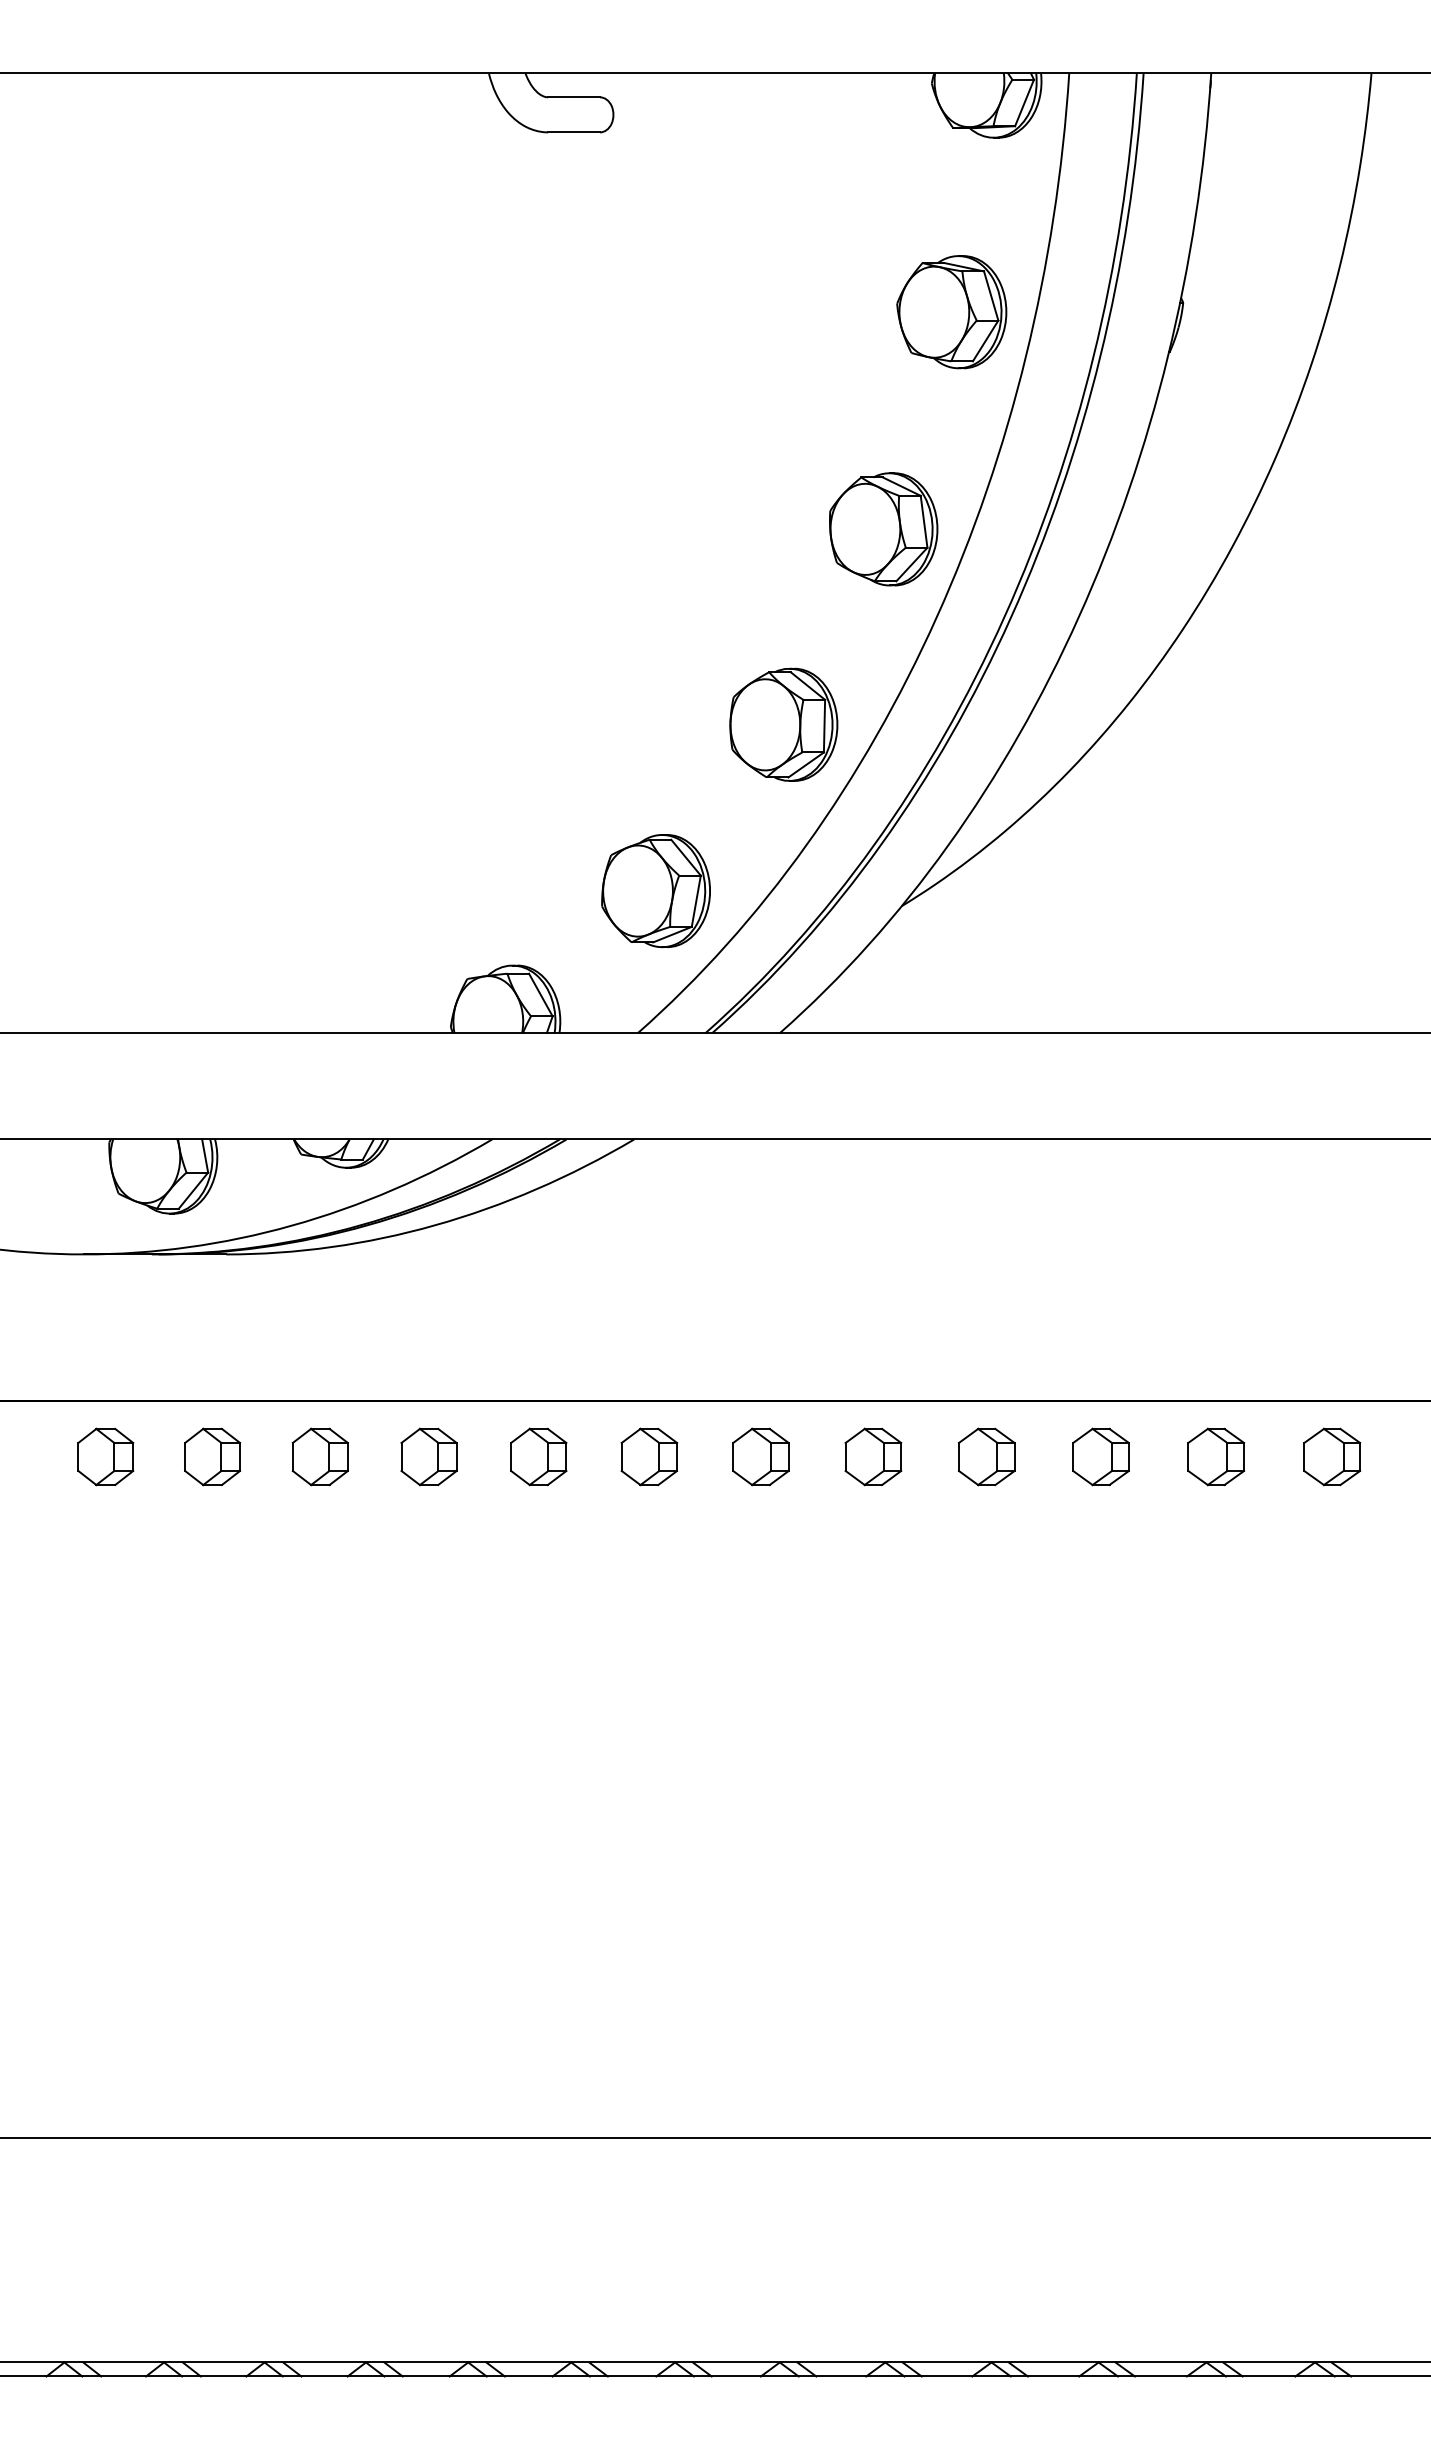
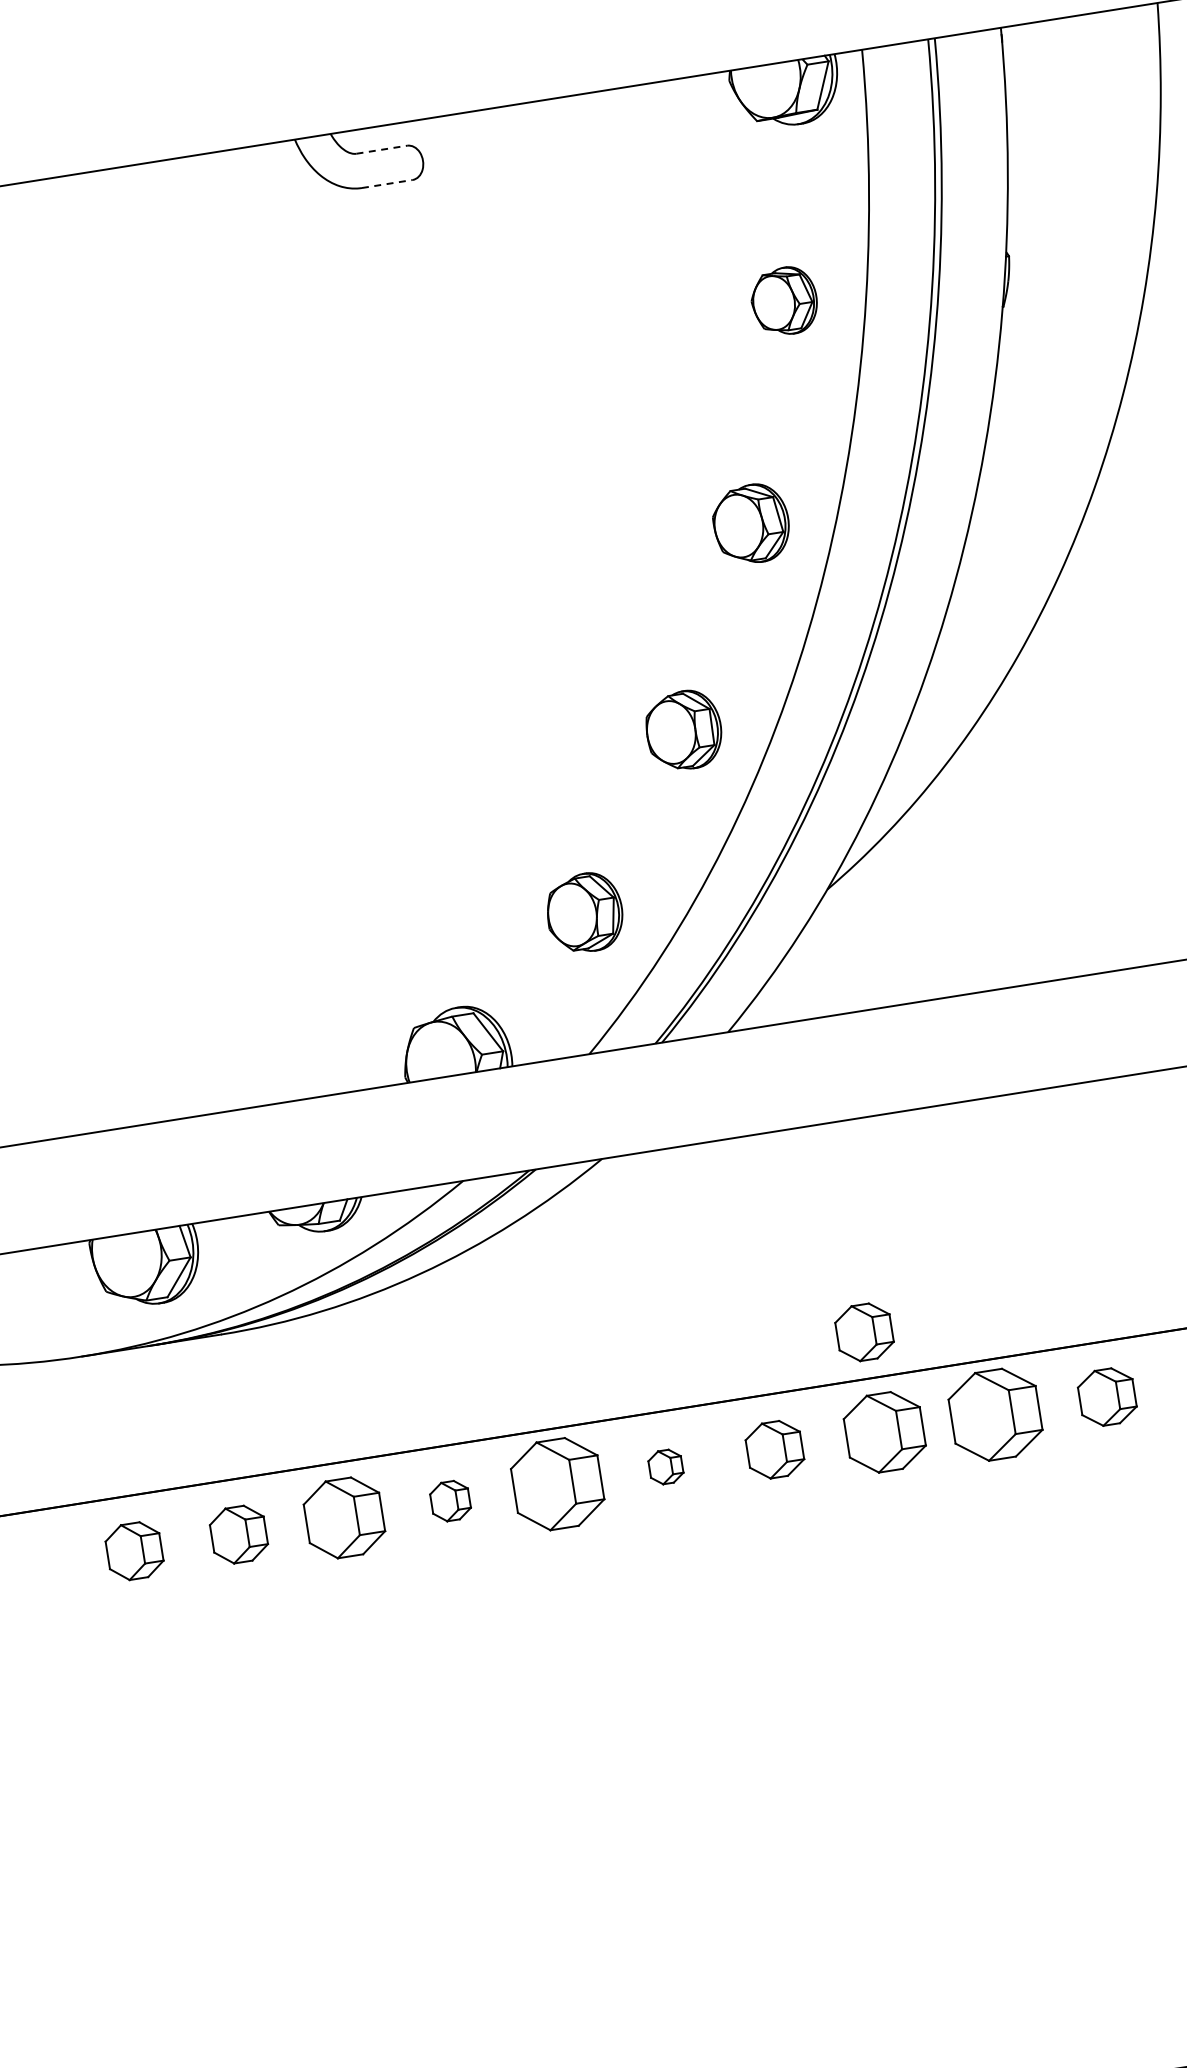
line: (574, 97) -> (382, 149), solid -> dashed
line: (574, 132) -> (387, 184), solid -> dashed
part: (951, 312) -> (784, 301), size x0.6
part: (883, 529) -> (751, 524), size x0.7
part: (783, 724) -> (683, 730), size x0.7
part: (655, 891) -> (584, 913), size x0.7
part: (868, 1353) -> (864, 1331), added
part: (319, 1456) -> (343, 1517), size x1.4
part: (428, 1456) -> (449, 1500), size x0.7
part: (538, 1456) -> (557, 1483), size x1.6
part: (649, 1456) -> (665, 1466), size x0.6
part: (873, 1456) -> (884, 1431), size x1.4
part: (986, 1456) -> (995, 1414), size x1.6

